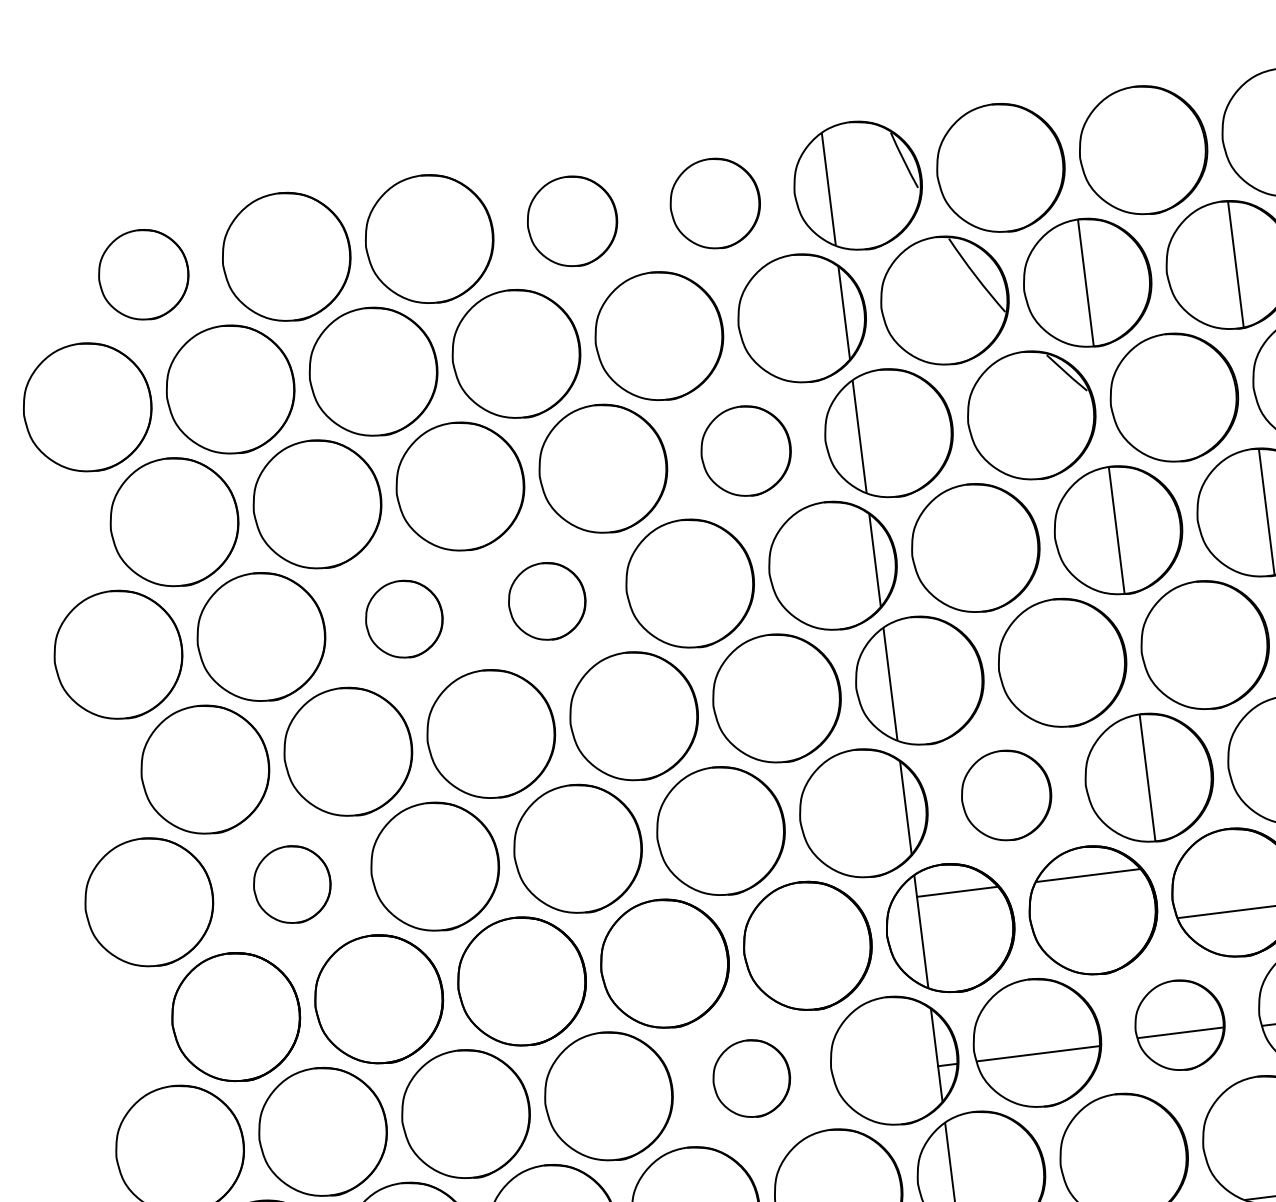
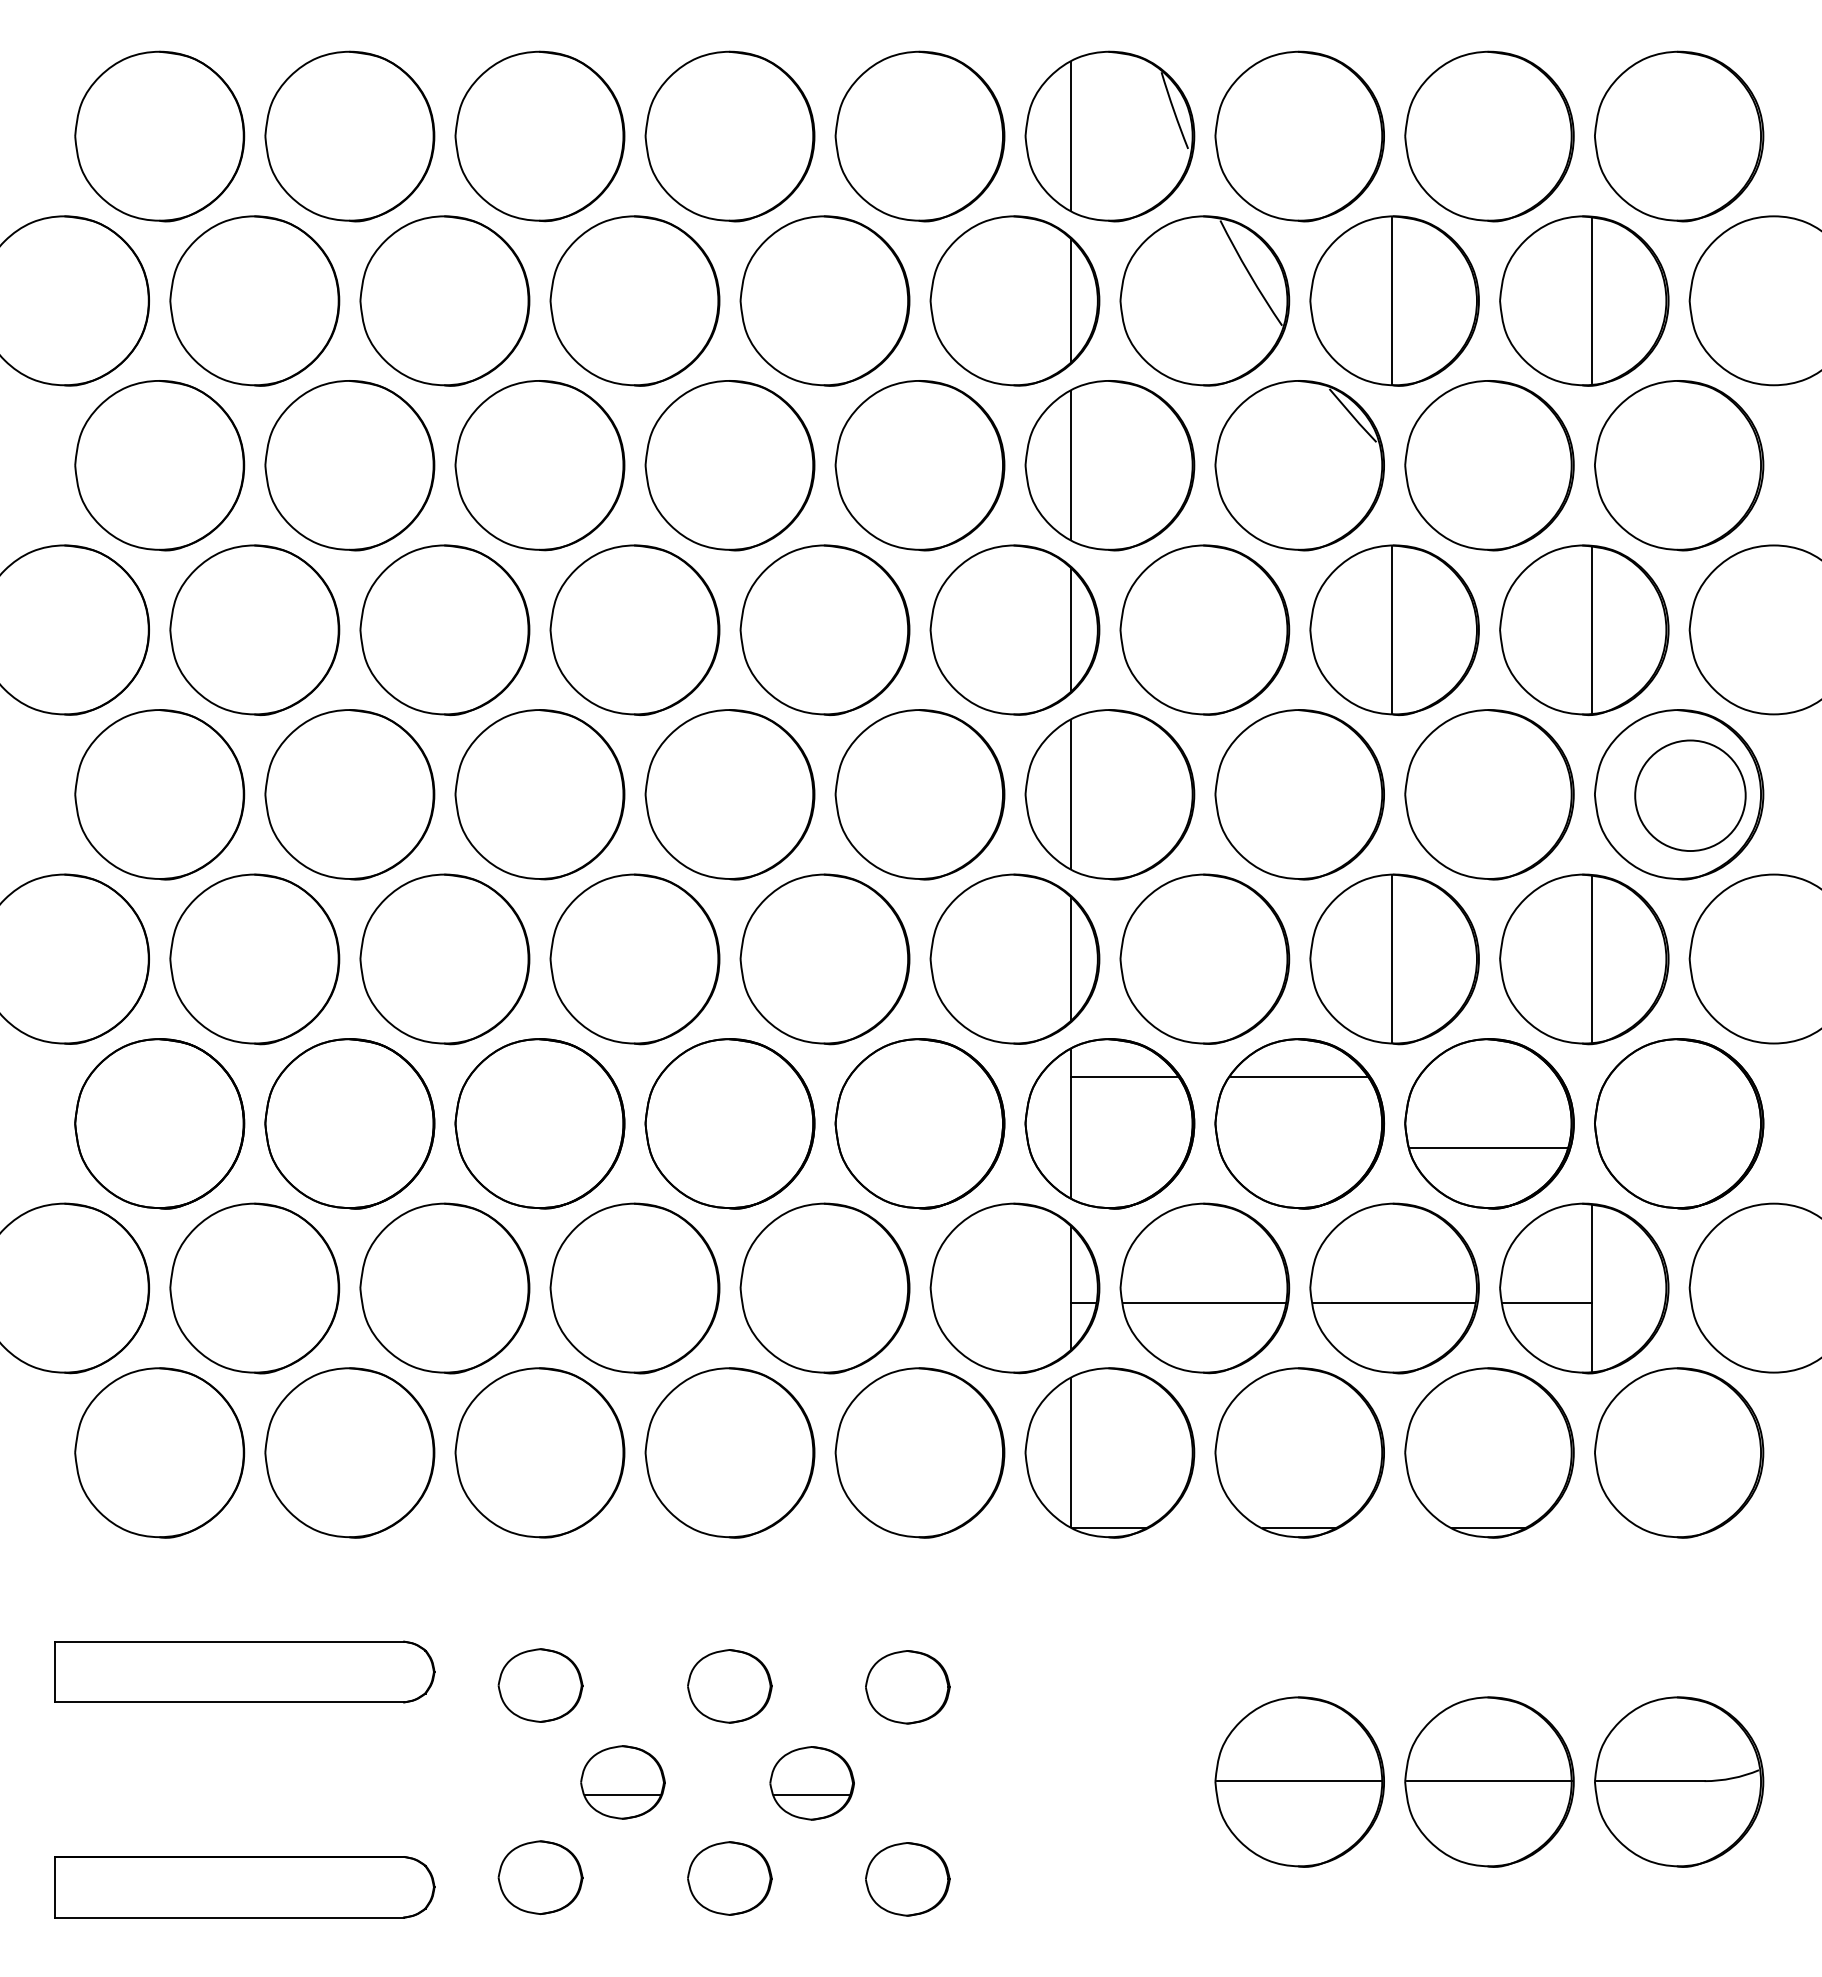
part: (714, 203) -> (919, 136), size x1.43
part: (572, 221) -> (729, 136), size x1.43
part: (143, 274) -> (159, 136), size x1.43
part: (745, 451) -> (919, 465), size x1.43
part: (546, 601) -> (634, 629), size x1.67
part: (403, 618) -> (444, 629), size x1.67
part: (1006, 795) -> (1204, 958), size x1.43
part: (291, 884) -> (254, 959), size x1.67
part: (1179, 1025) -> (1394, 1288), size x1.43
part: (751, 1078) -> (824, 1288), size x1.67

